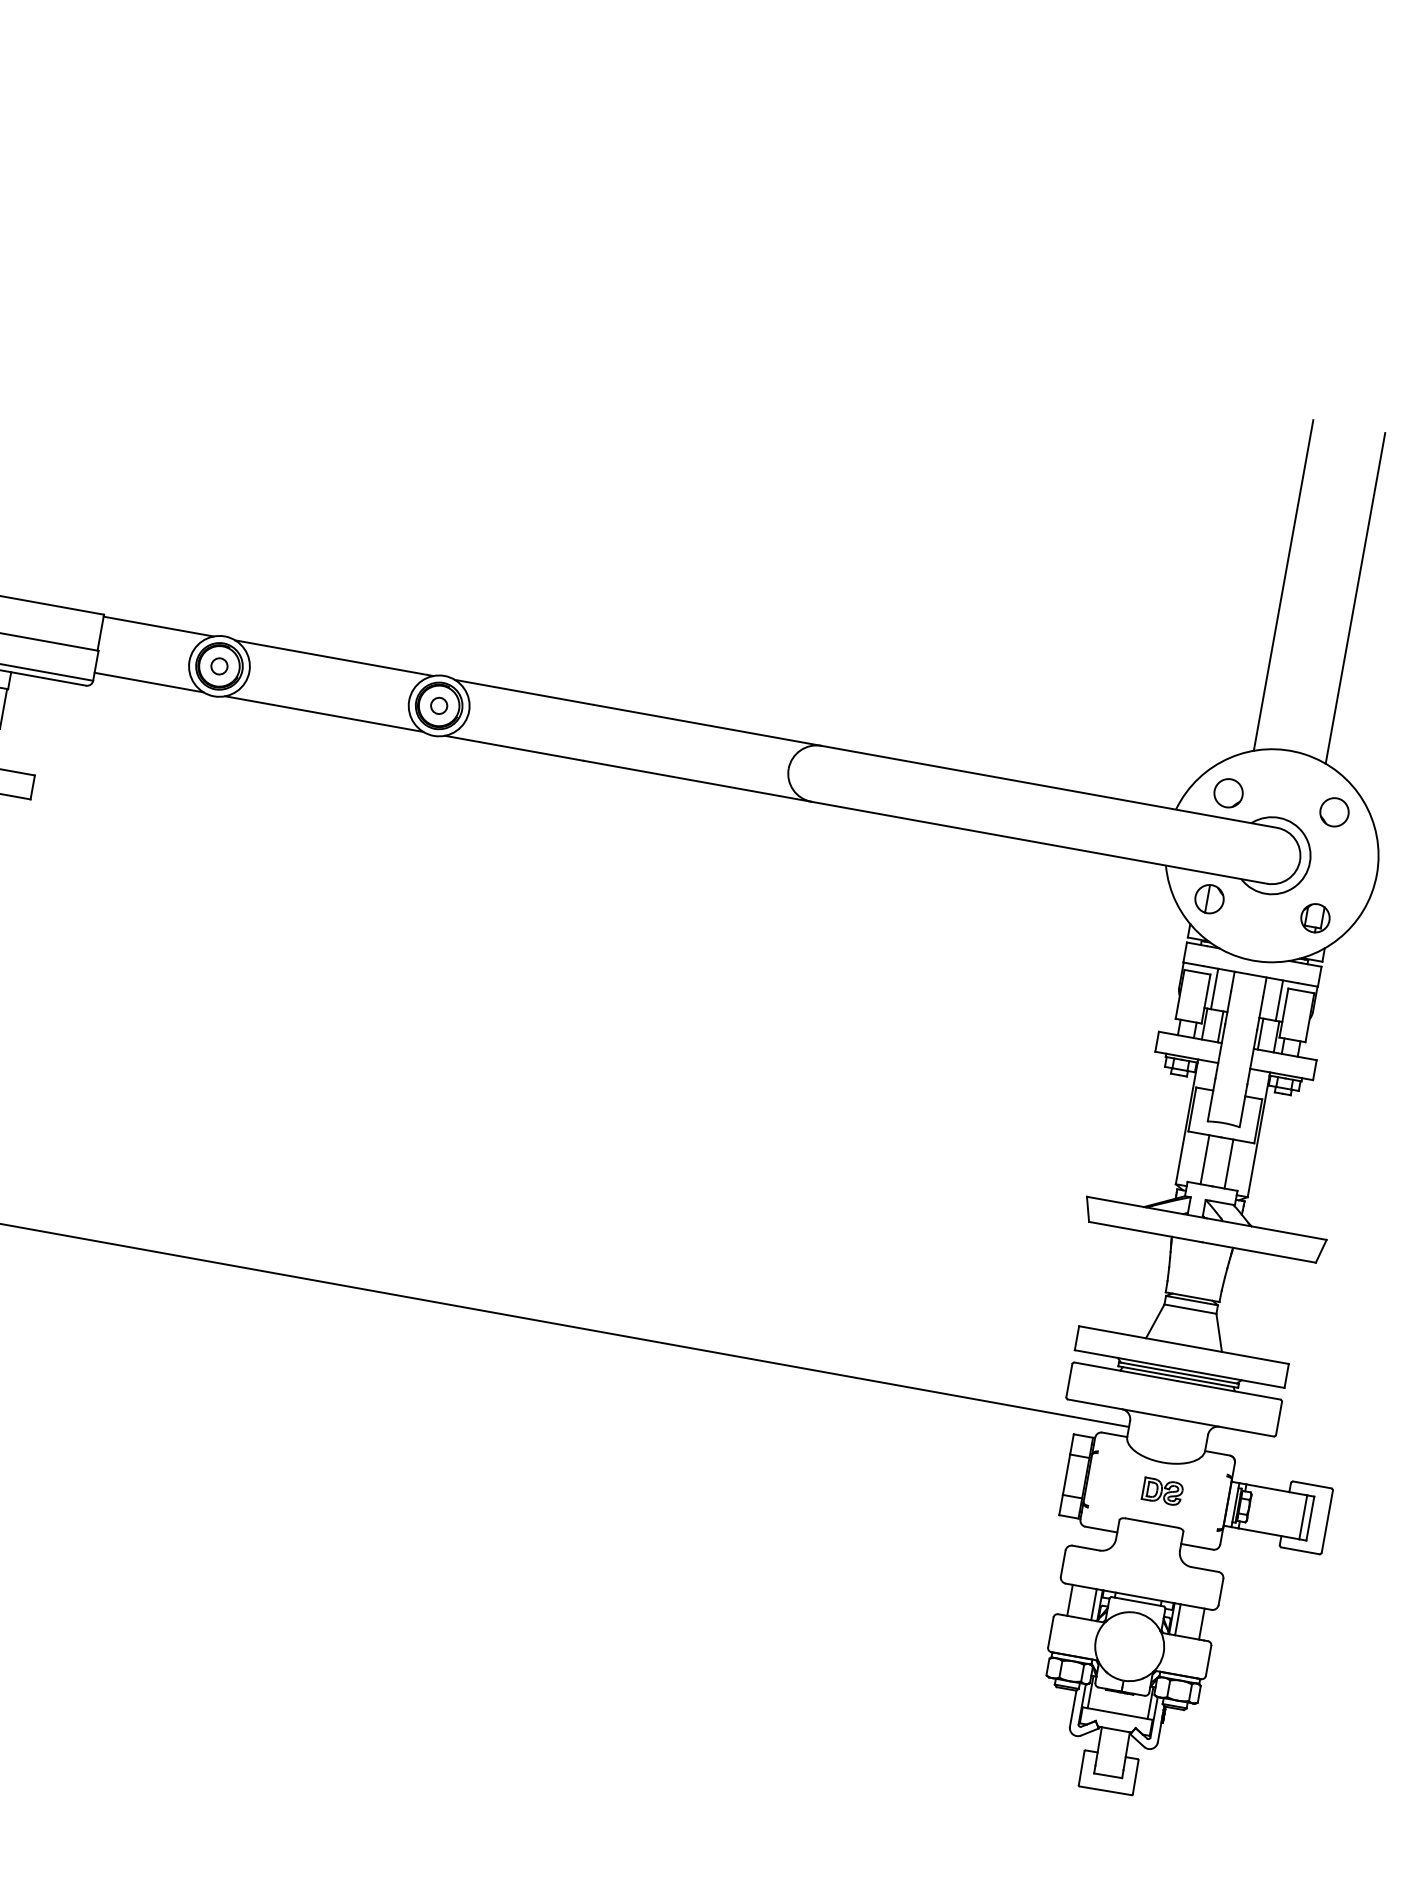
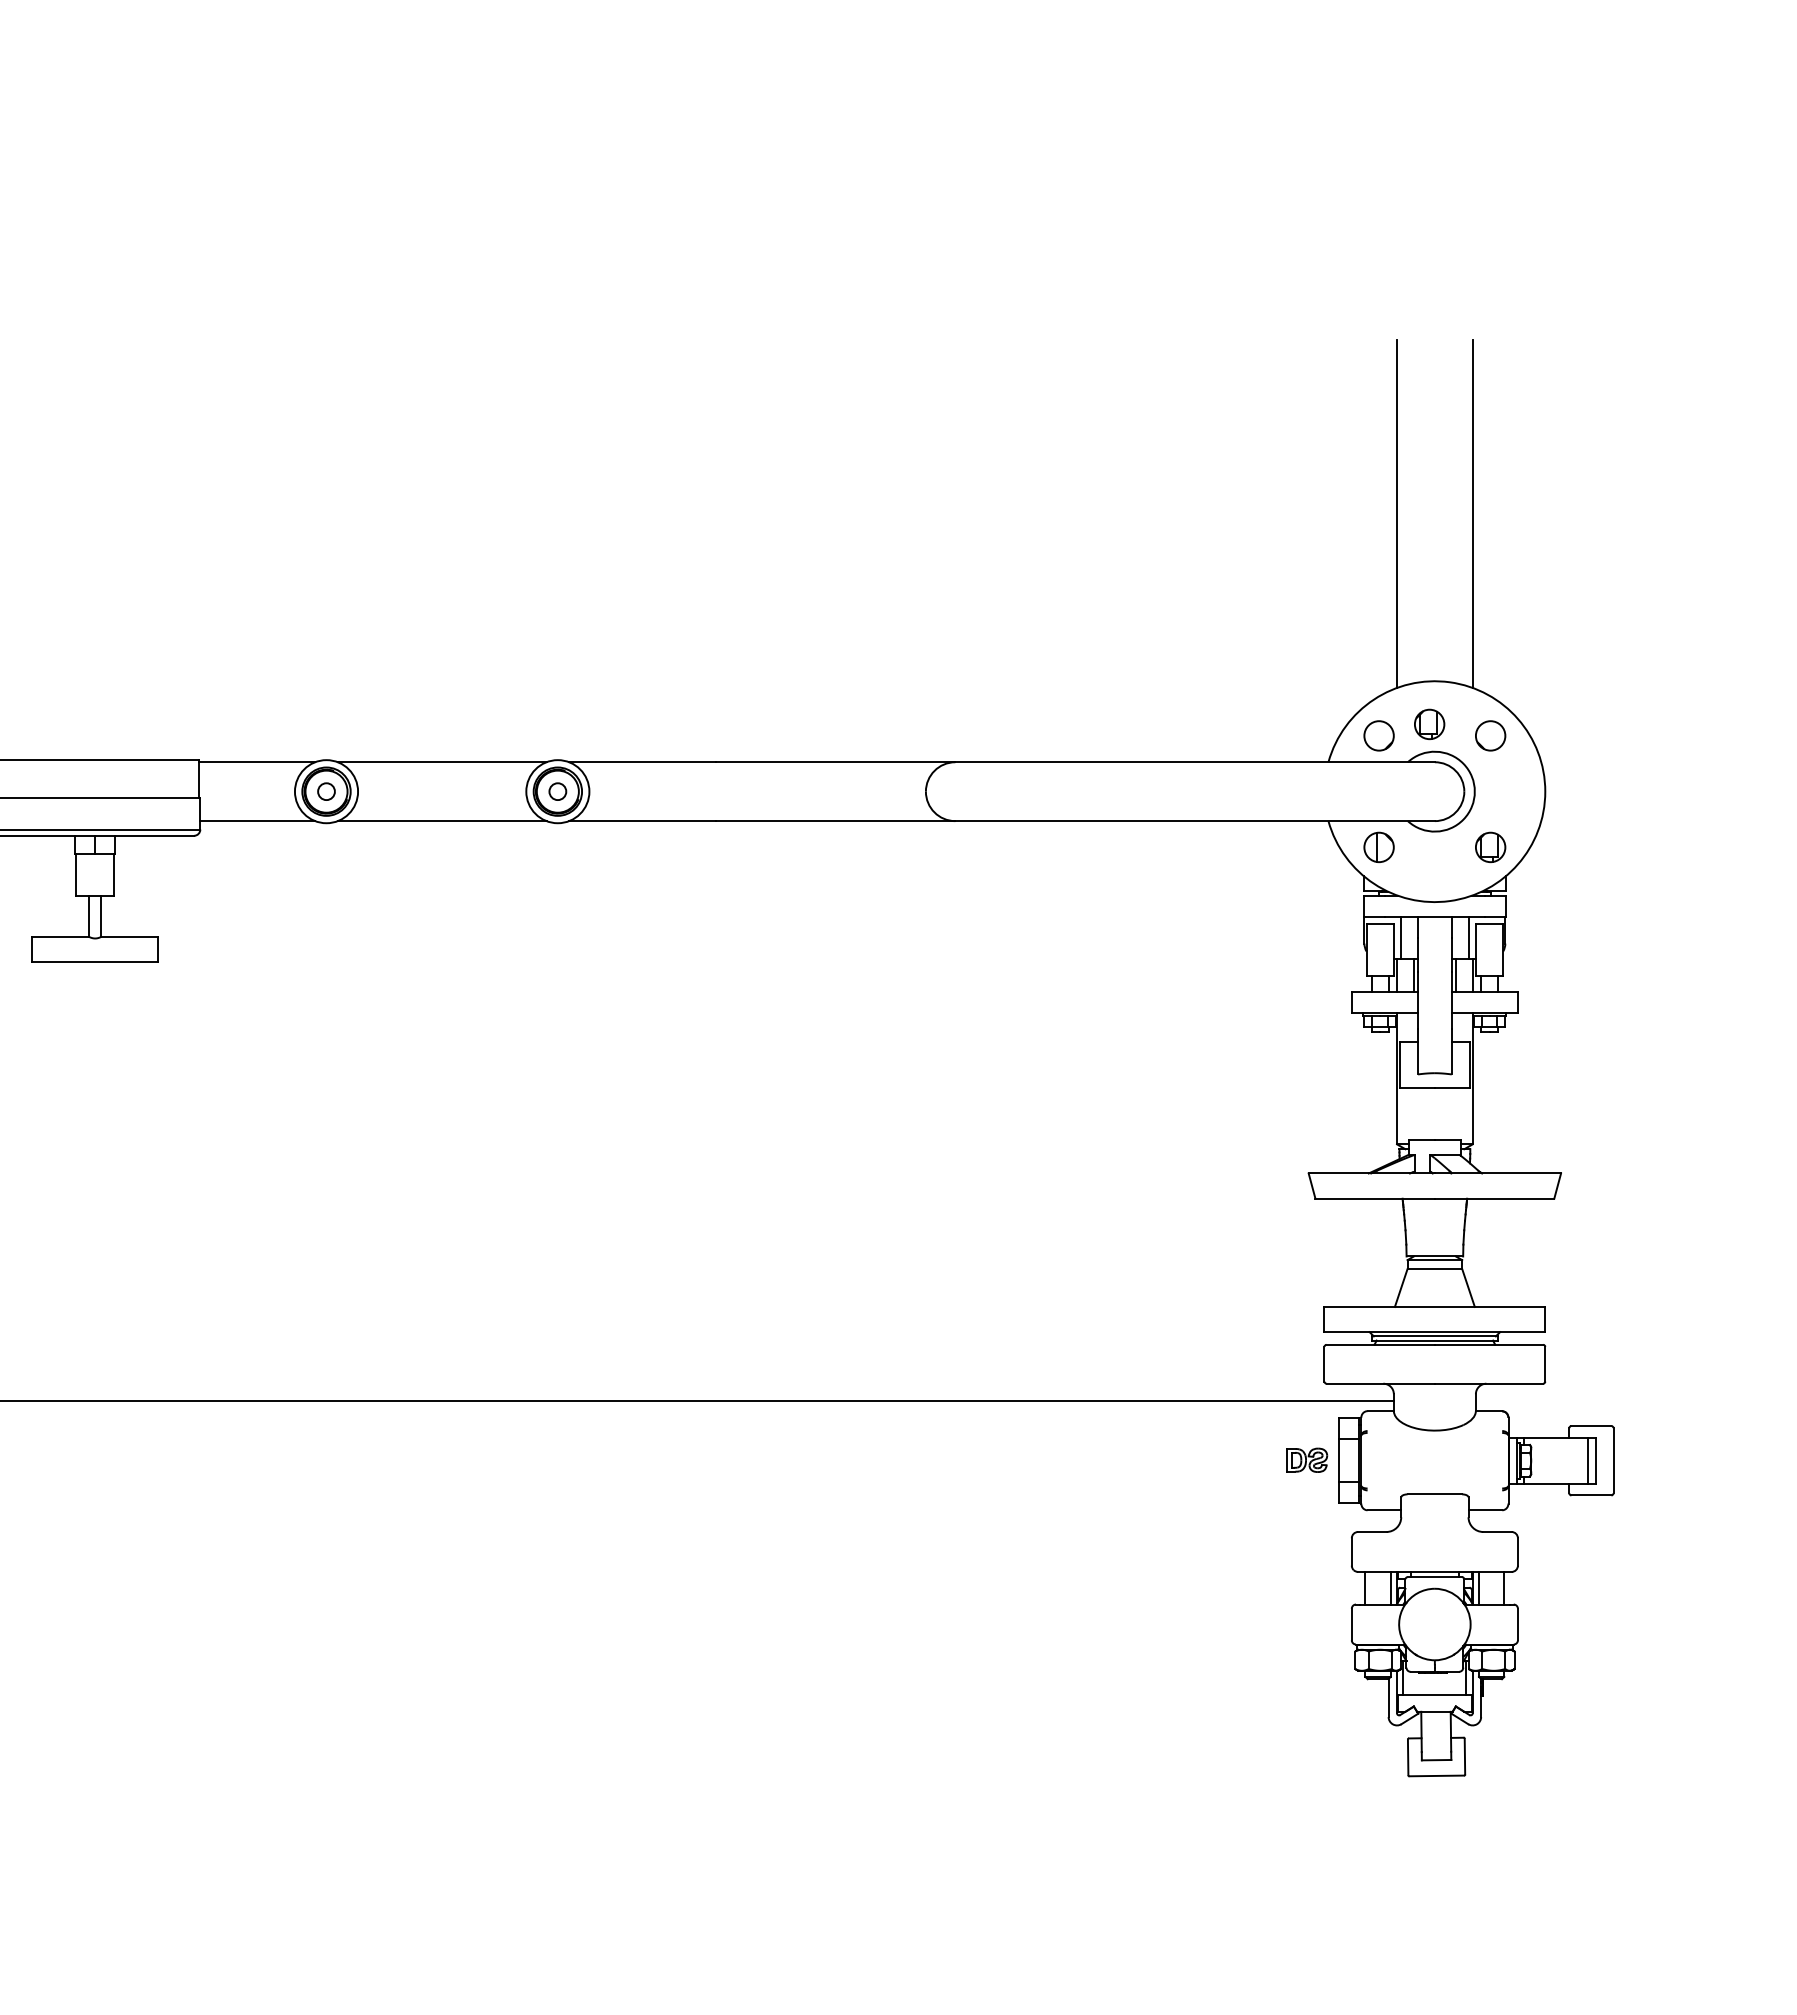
part: (1278, 791) -> (1429, 724), added
line: (1205, 1159) -> (1422, 1113), removed
line: (1229, 1163) -> (1447, 1113), removed
part: (1163, 1490) -> (1307, 1459), moved

